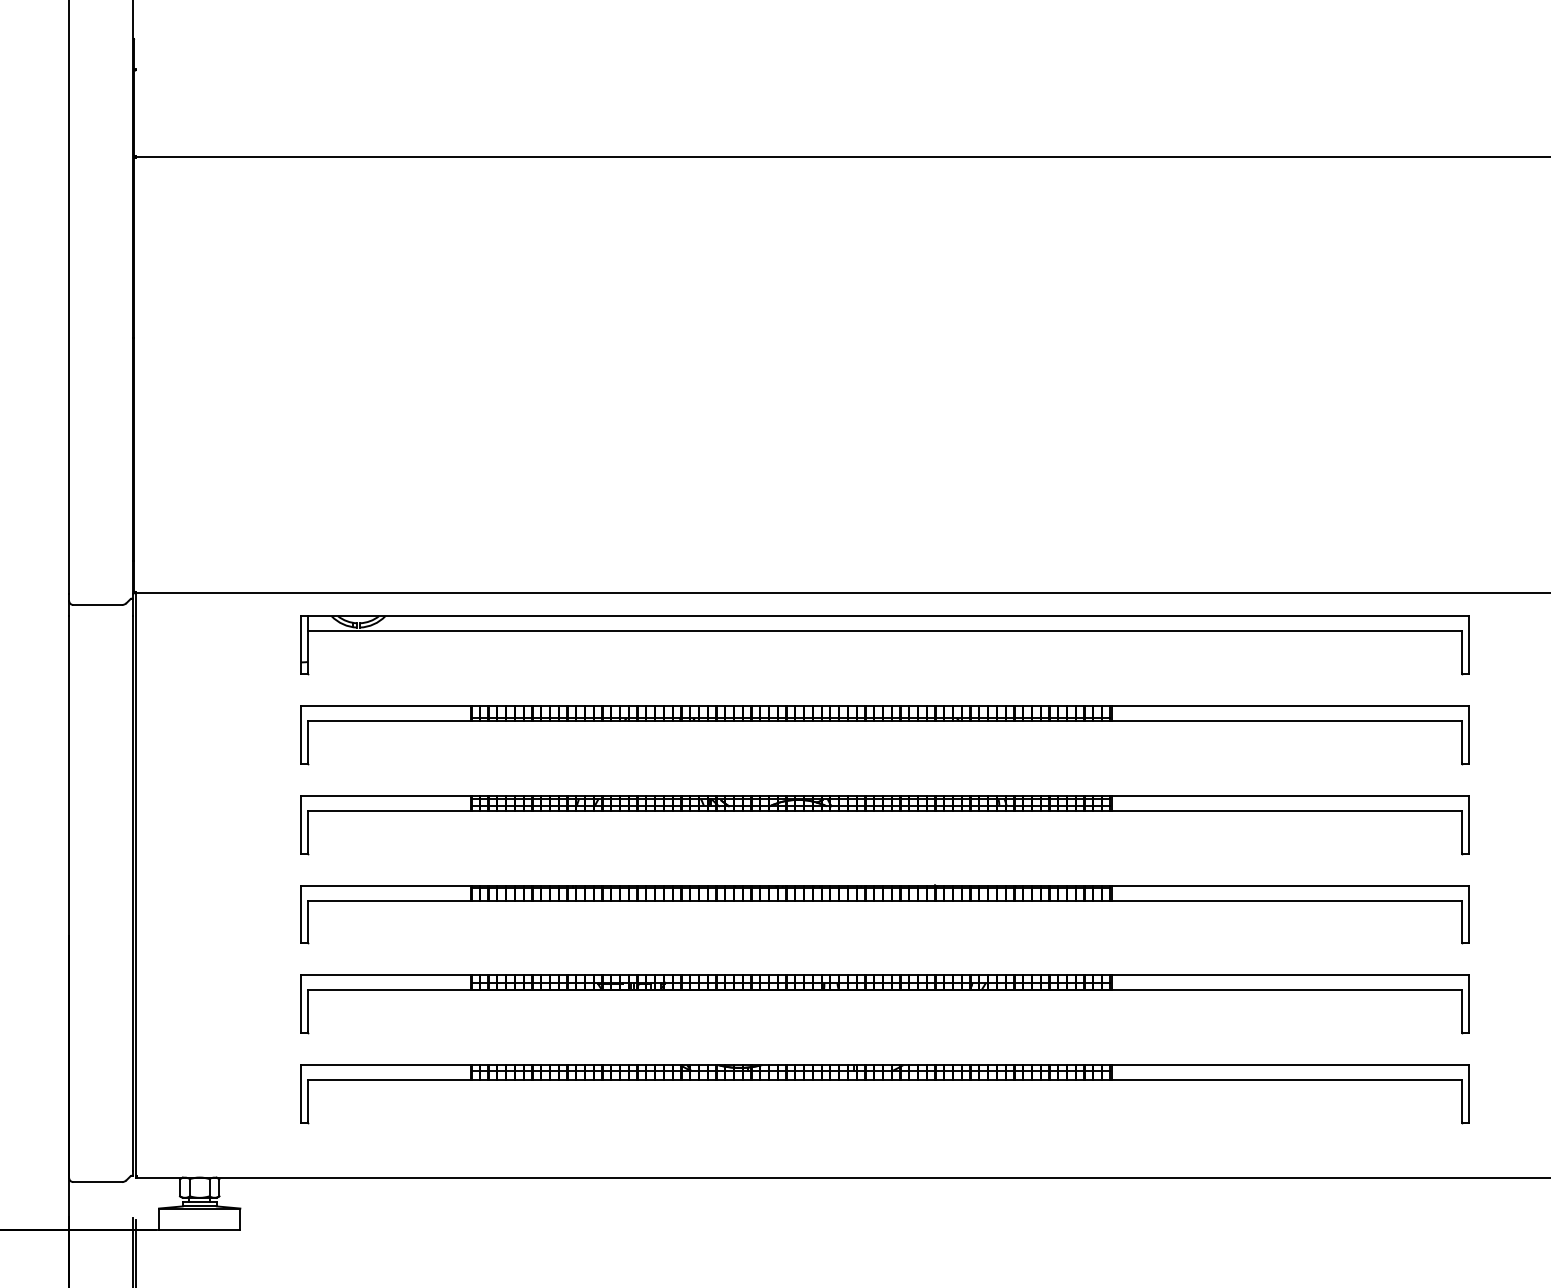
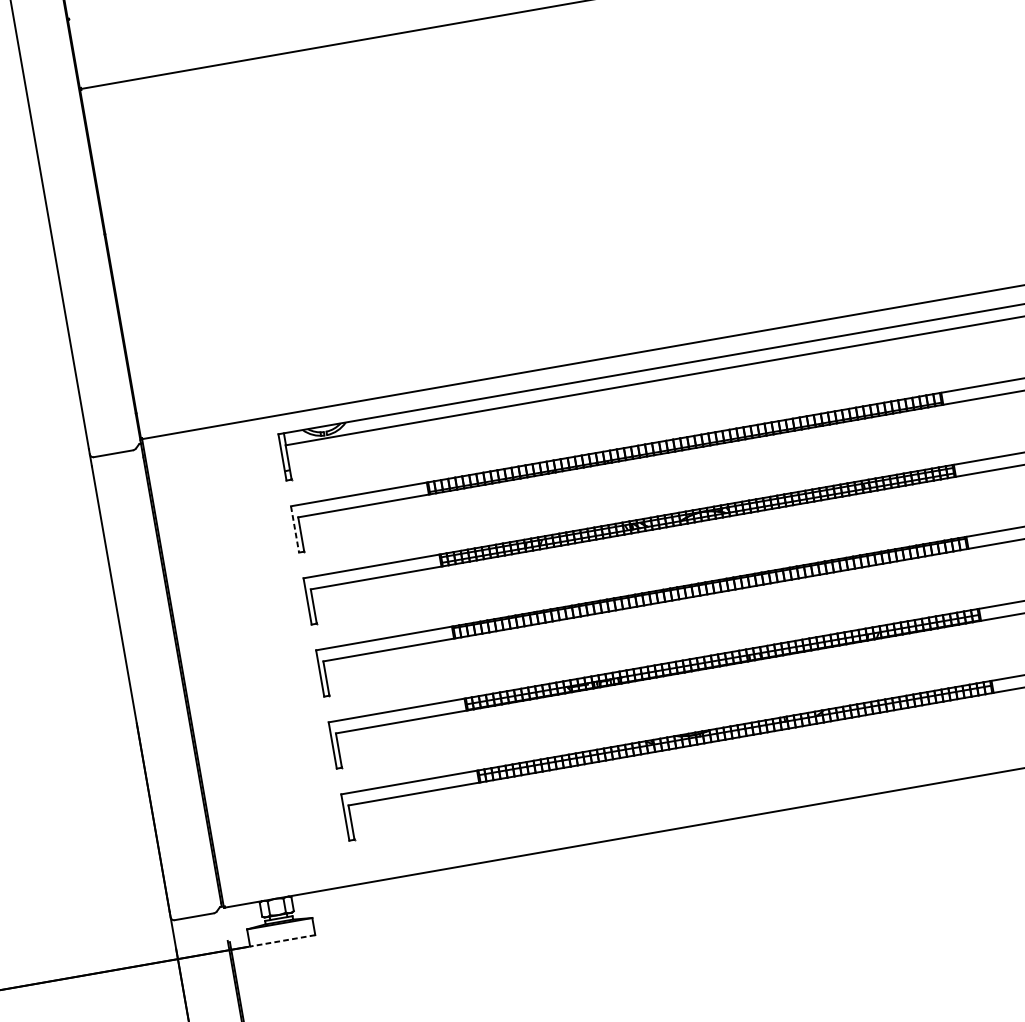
line: (301, 734) -> (295, 529), solid -> dashed
line: (199, 1229) -> (282, 940), solid -> dashed

